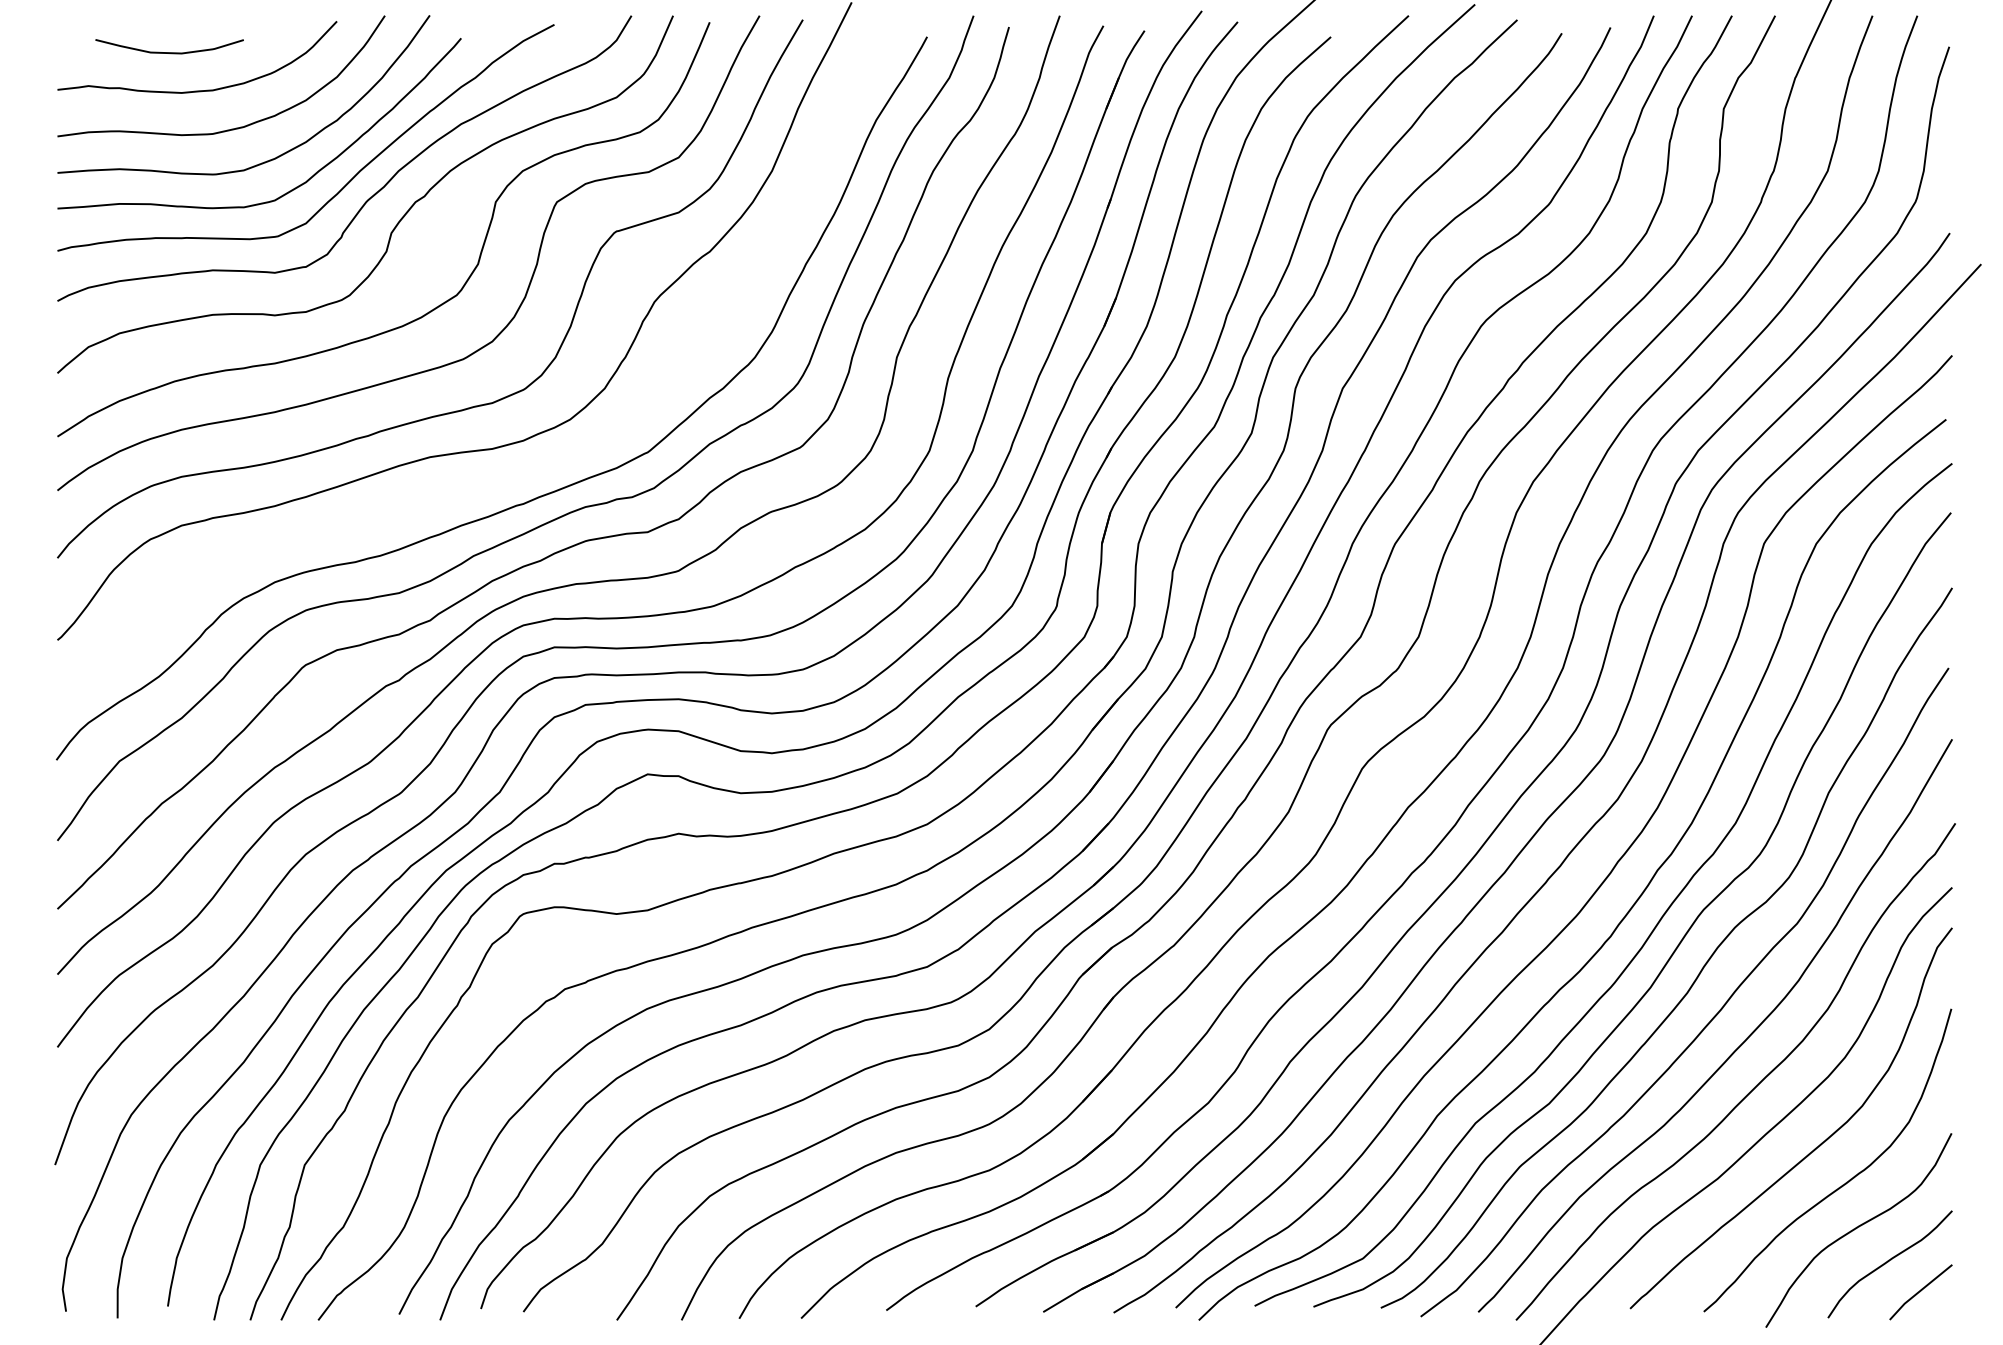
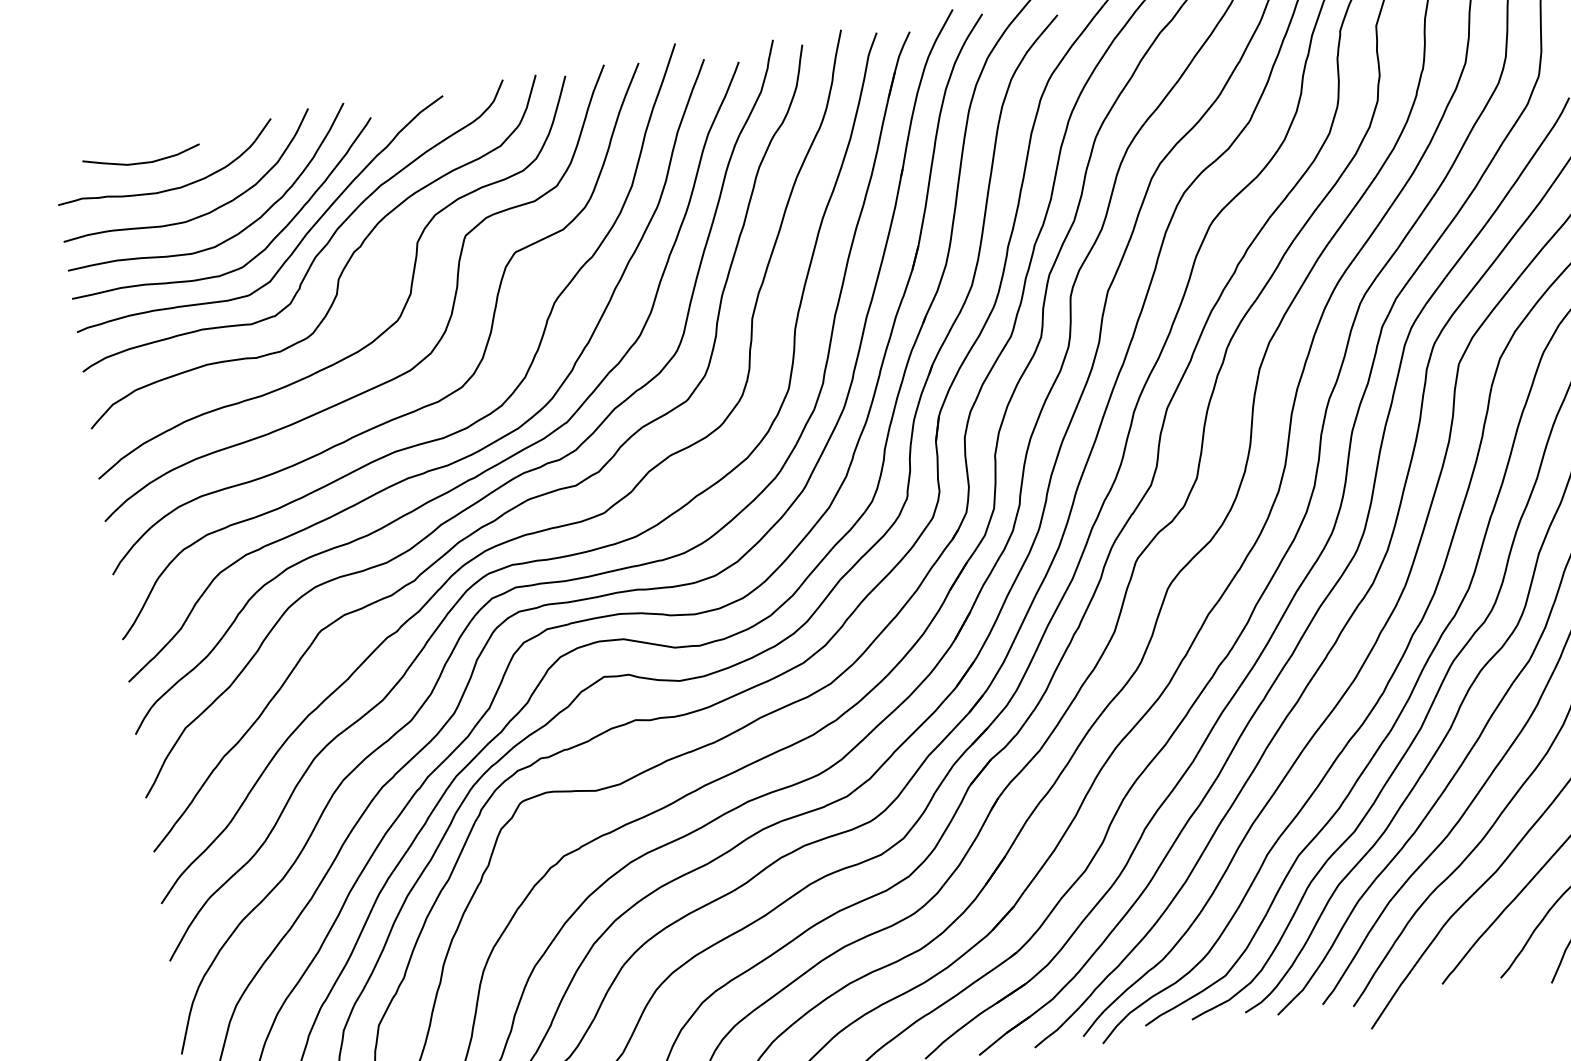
curve: (506, 478) -> (458, 459), added

